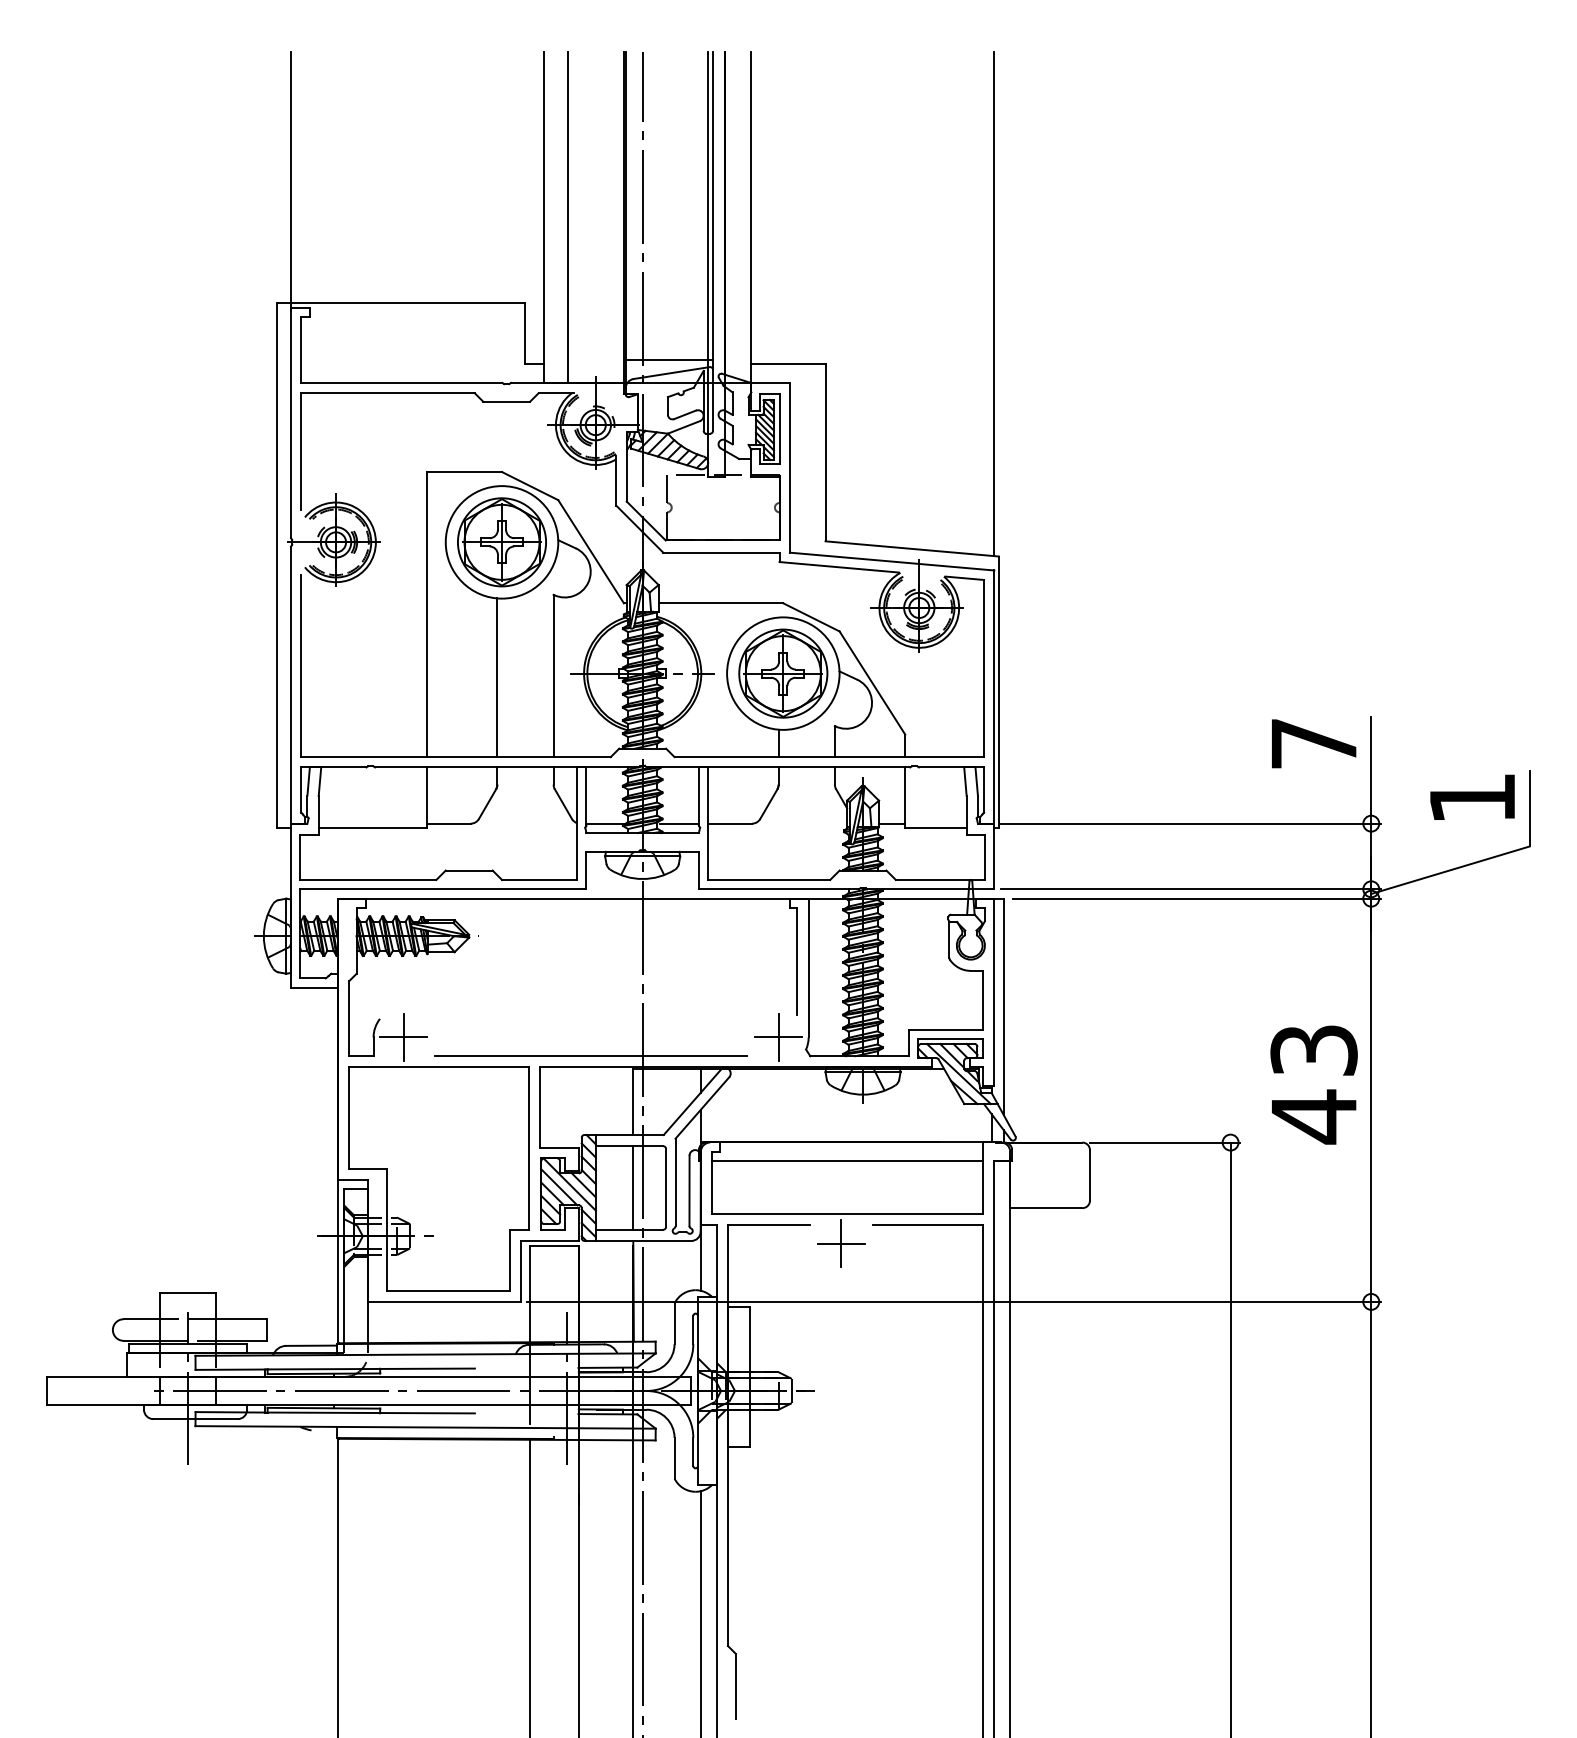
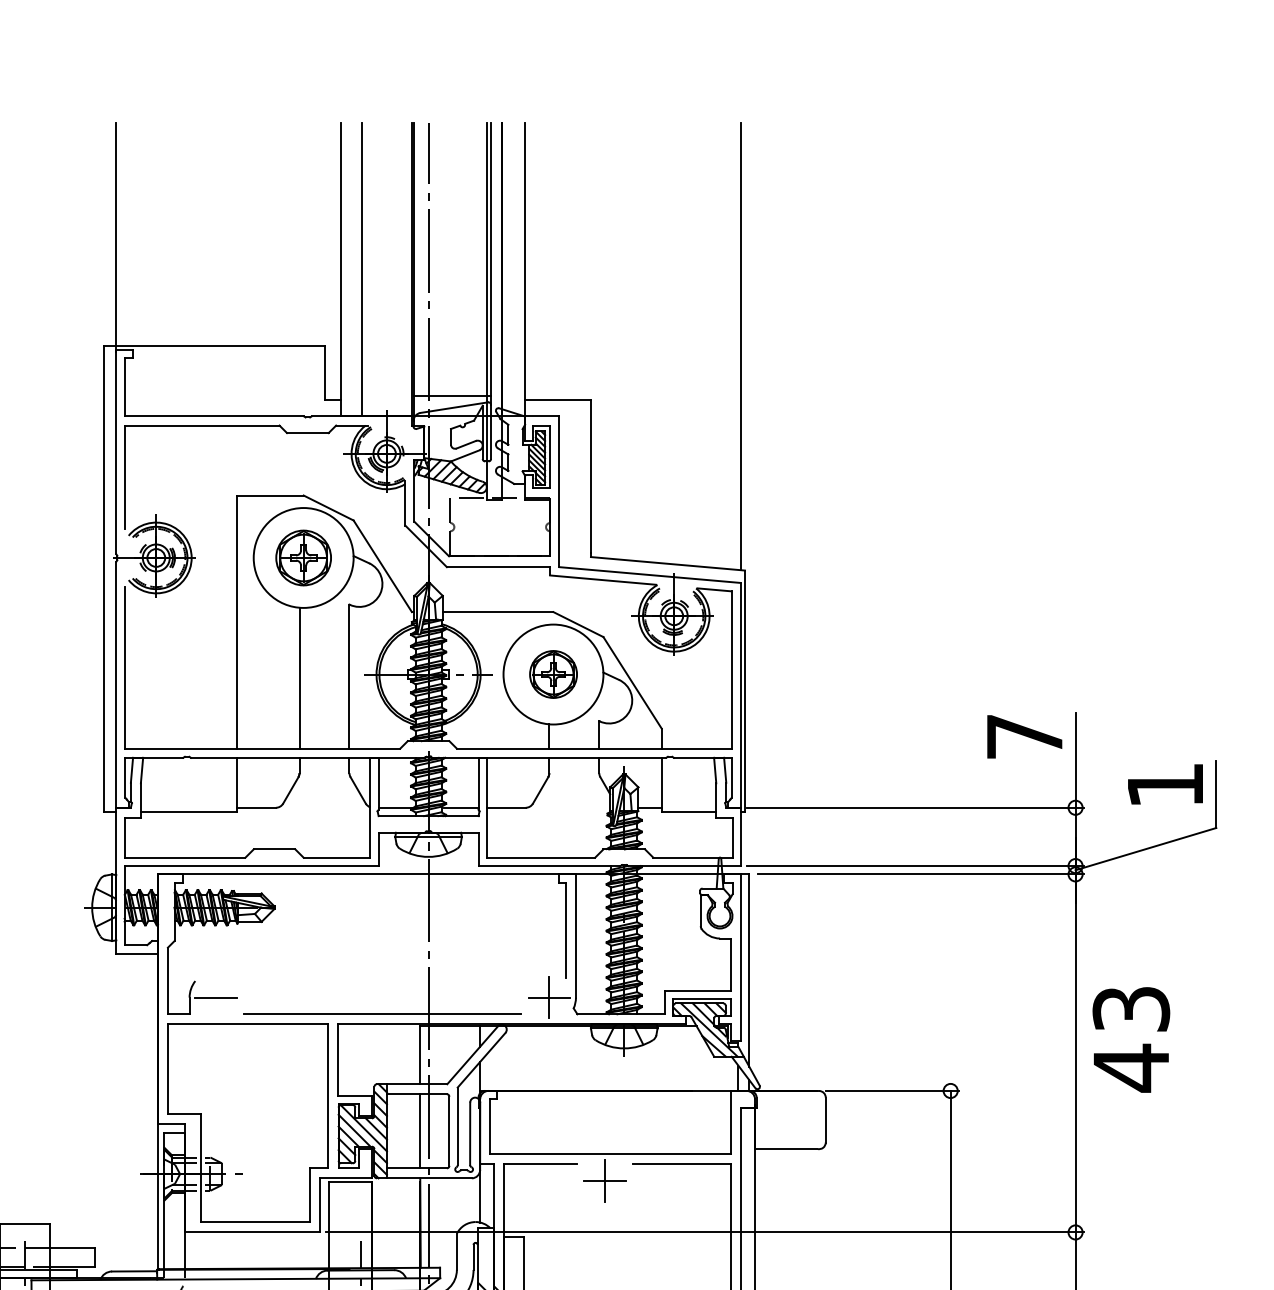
part: (501, 542) -> (303, 558), size x0.7
part: (783, 673) -> (553, 674), size x0.6
line: (403, 1037) -> (216, 997), removed
text: (1313, 1084) -> (1130, 1039), moved
line: (847, 1161) -> (610, 1107), removed

